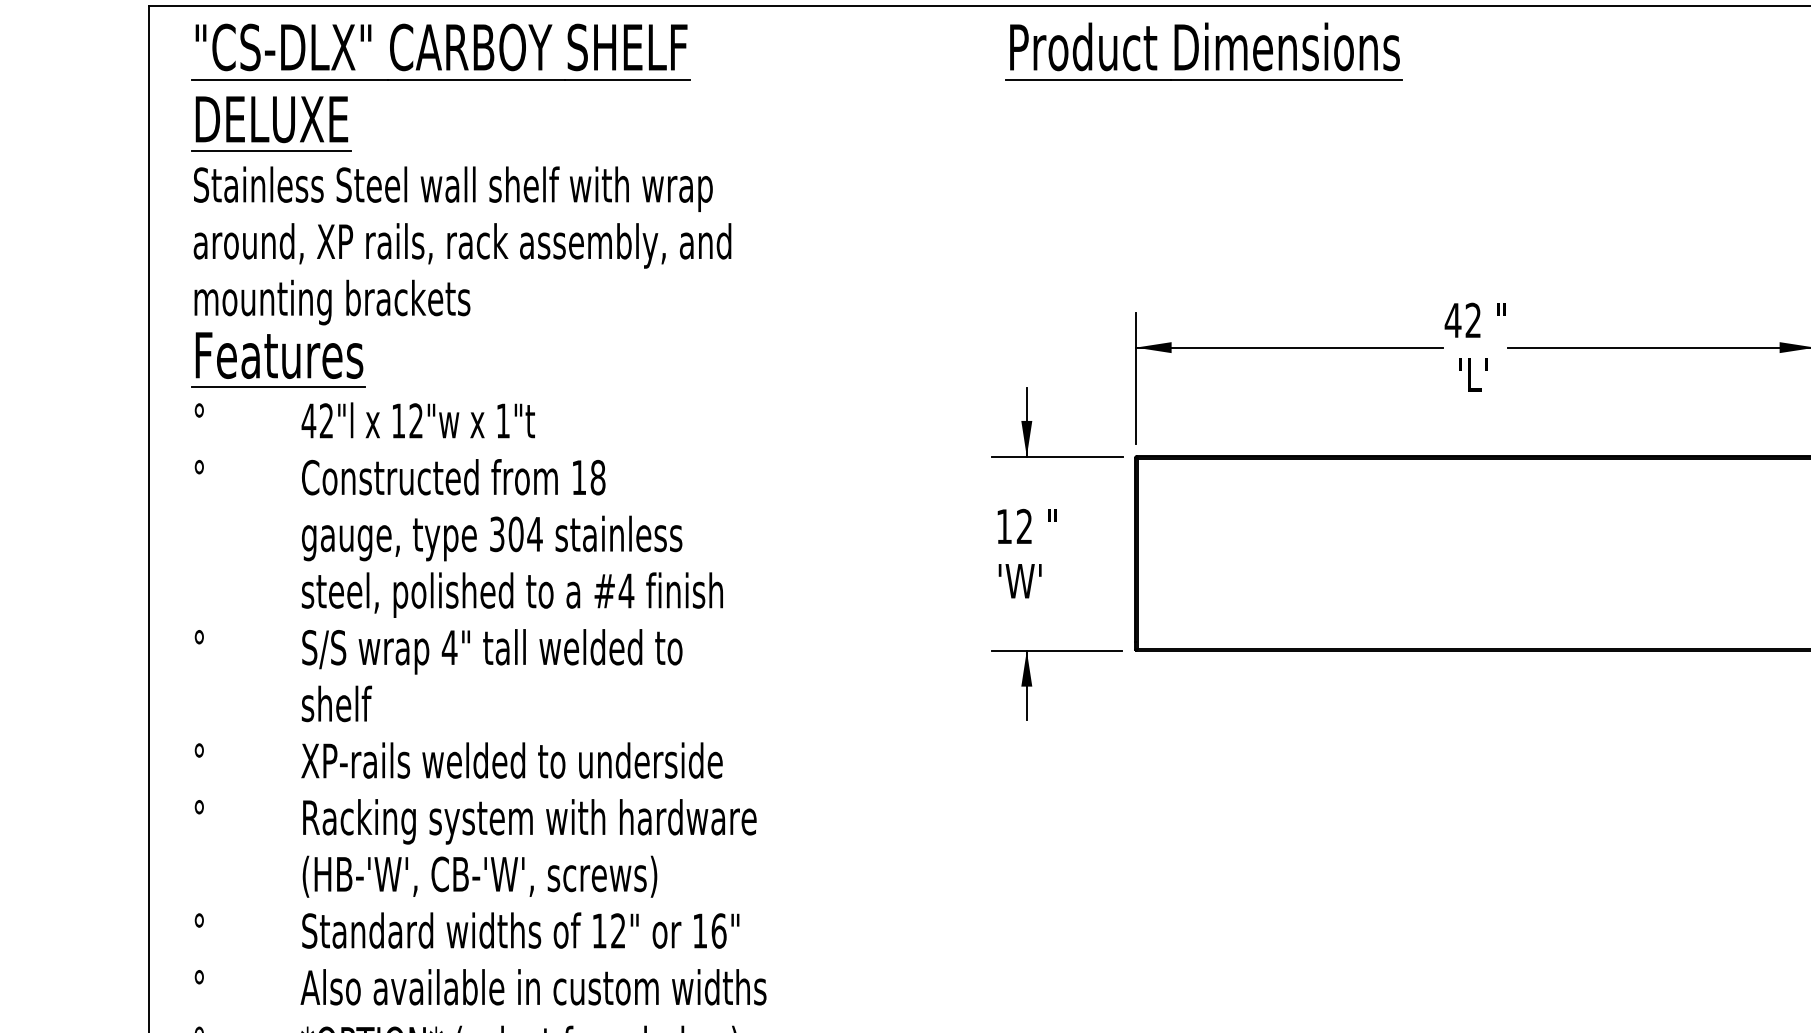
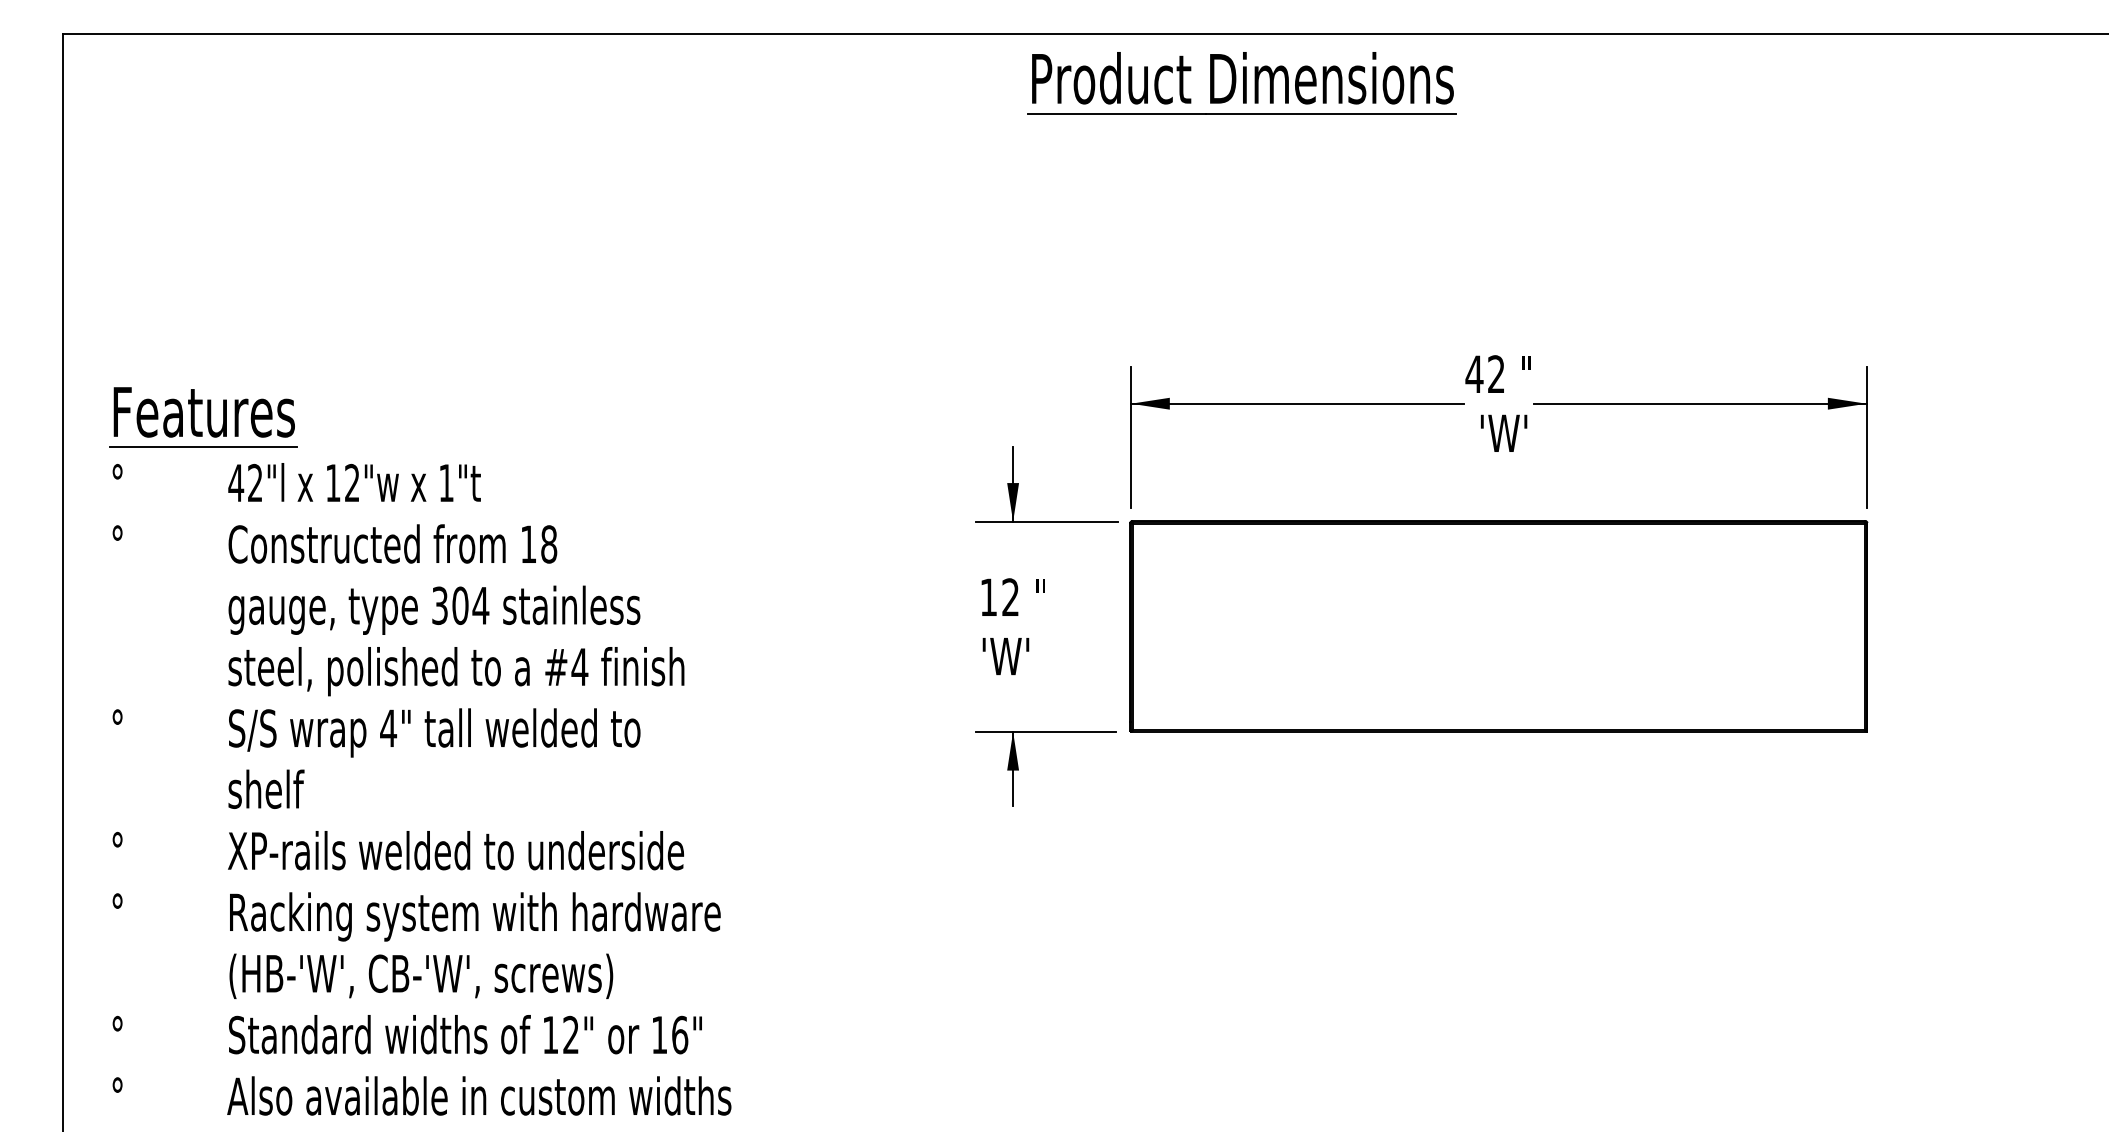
part: (1203, 51) -> (1241, 83), moved
part: (461, 174) -> (401, 216), removed
text: (1479, 374) -> (1503, 432), 'L' -> 'W'

